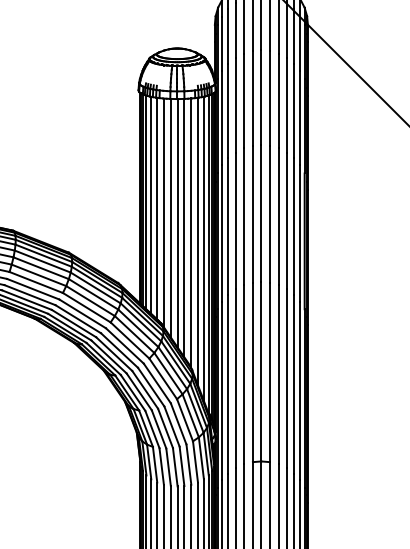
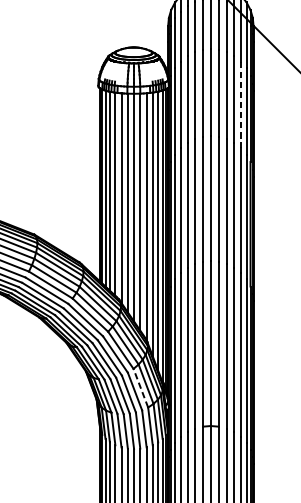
line: (294, 111) -> (241, 105), solid -> dashed
line: (185, 420) -> (141, 388), solid -> dashed

